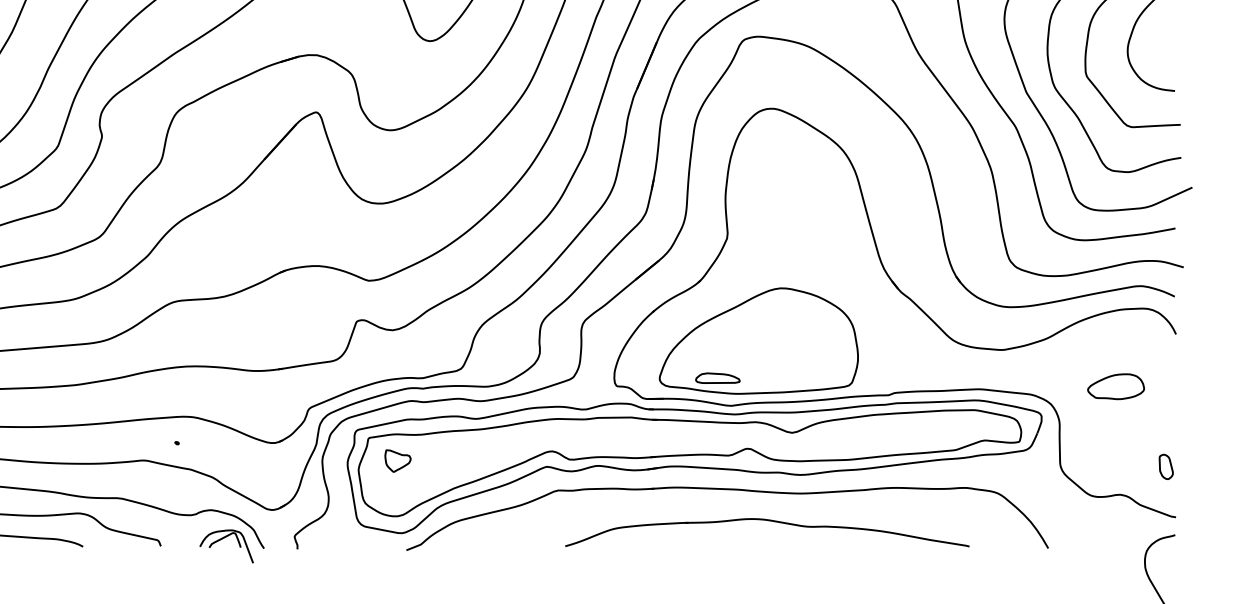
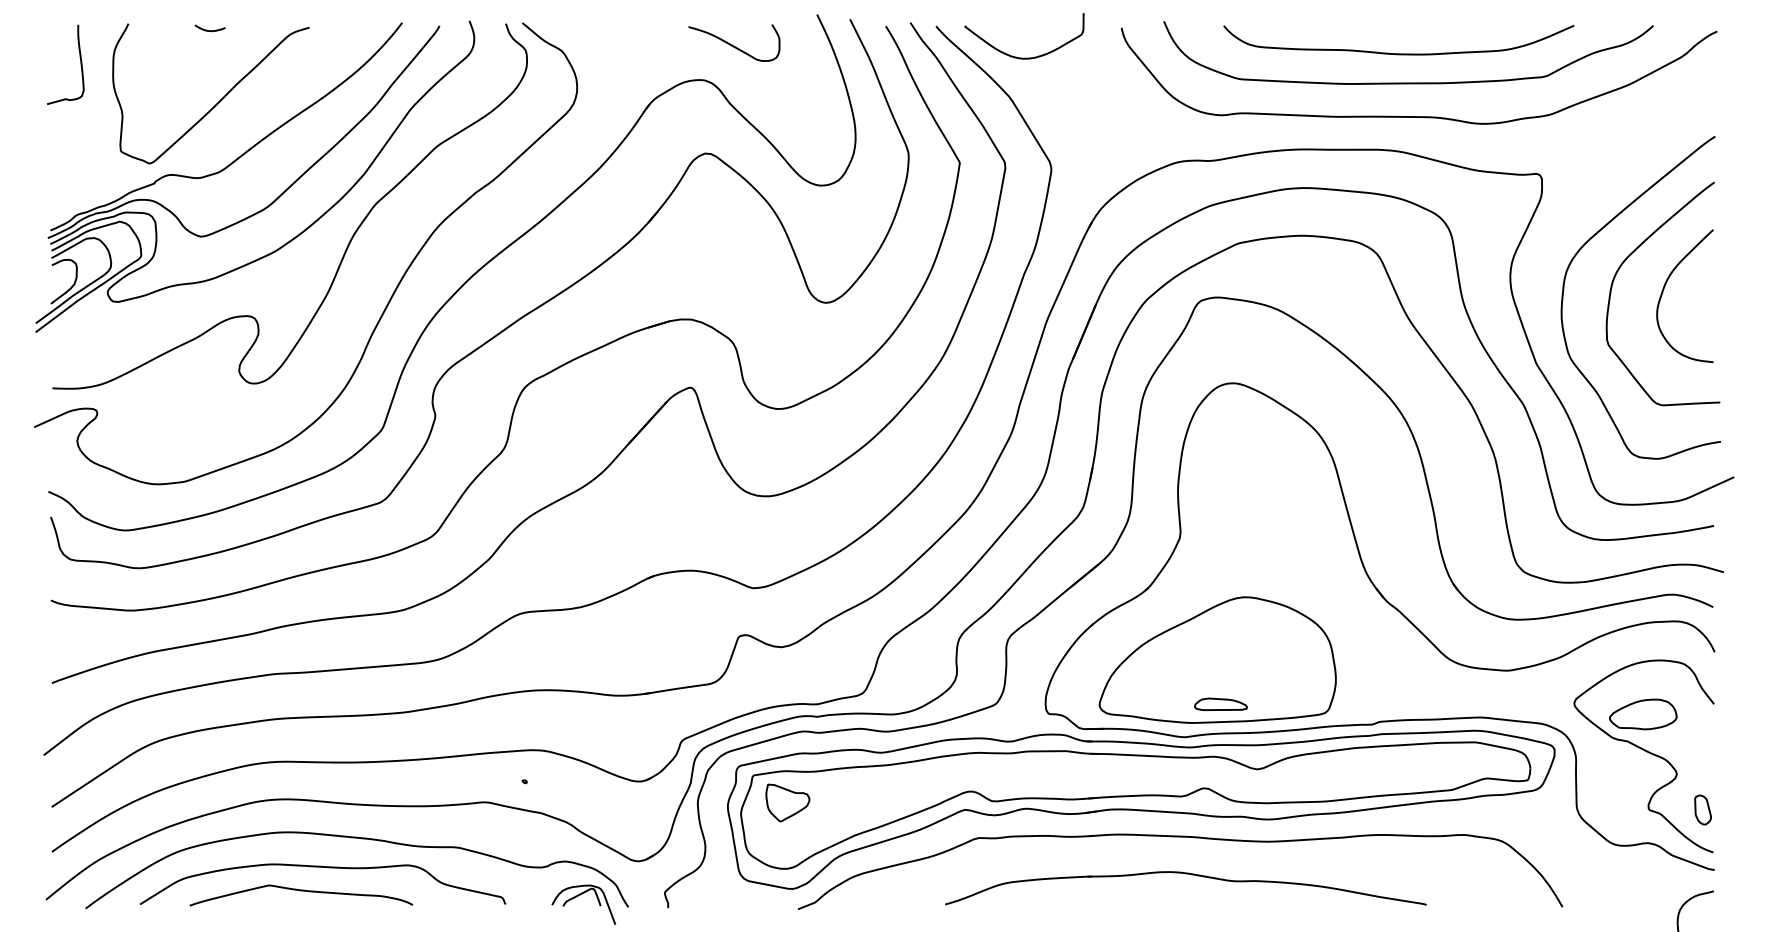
part: (717, 377) -> (1220, 703), moved
curve: (1118, 418) -> (1646, 752), added
part: (397, 460) -> (787, 802), size x1.43
part: (767, 521) -> (1185, 874), moved

